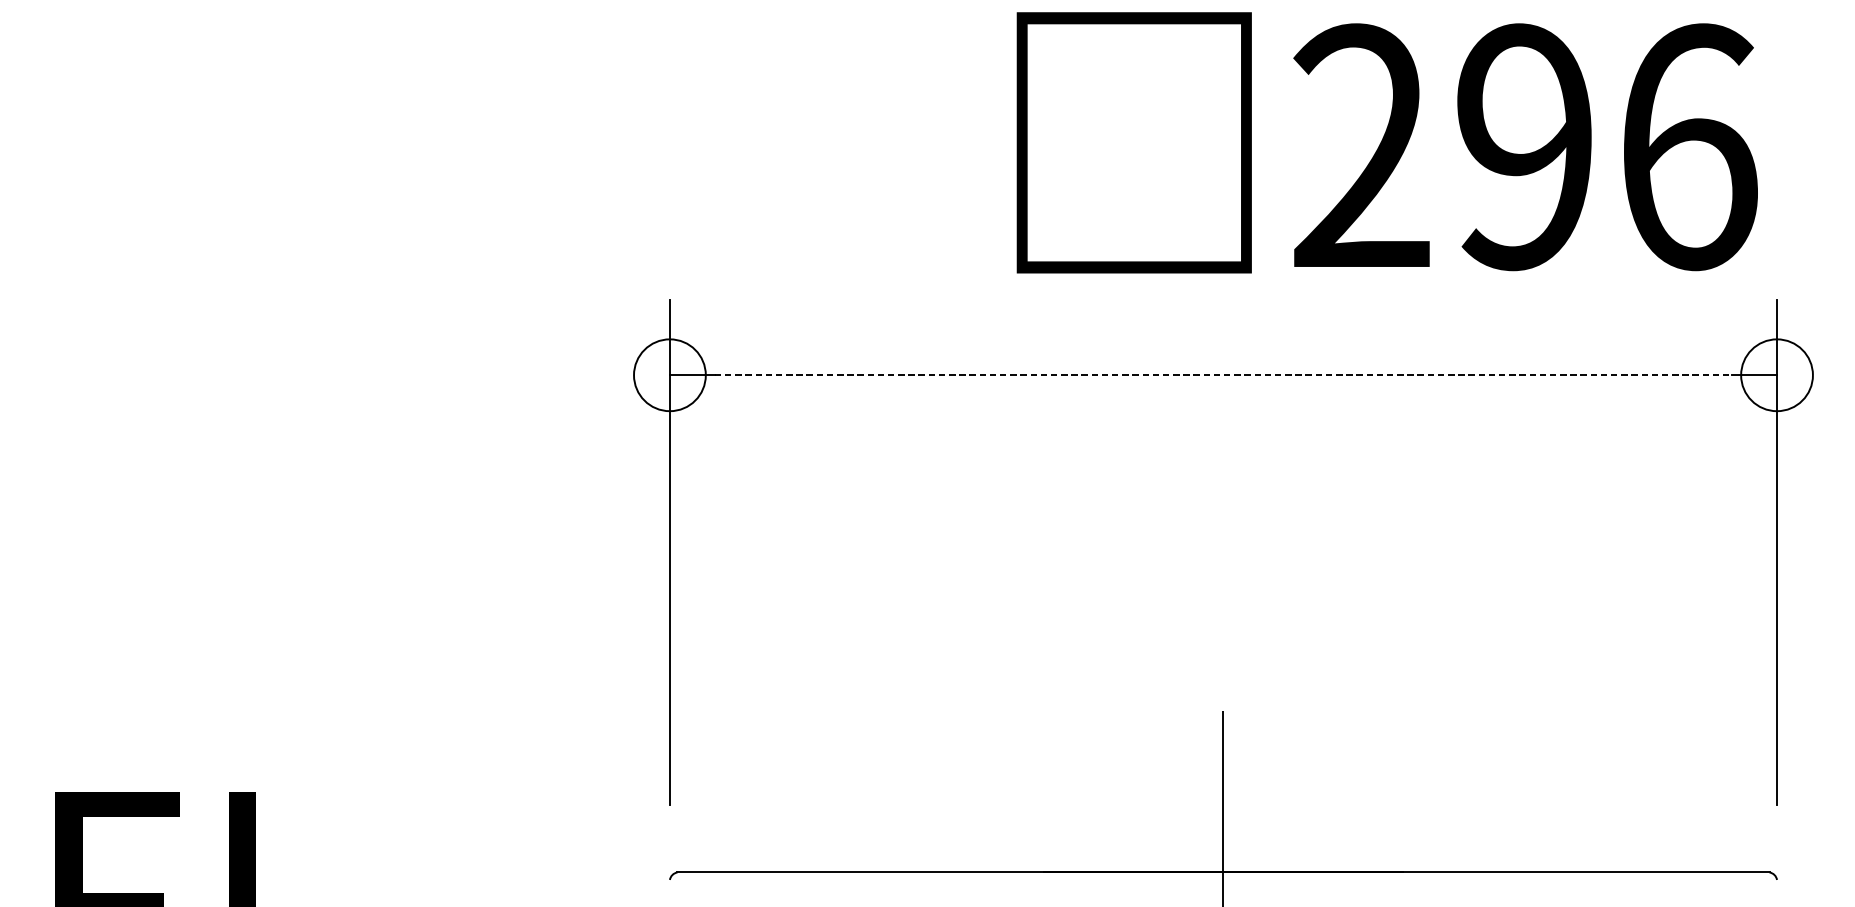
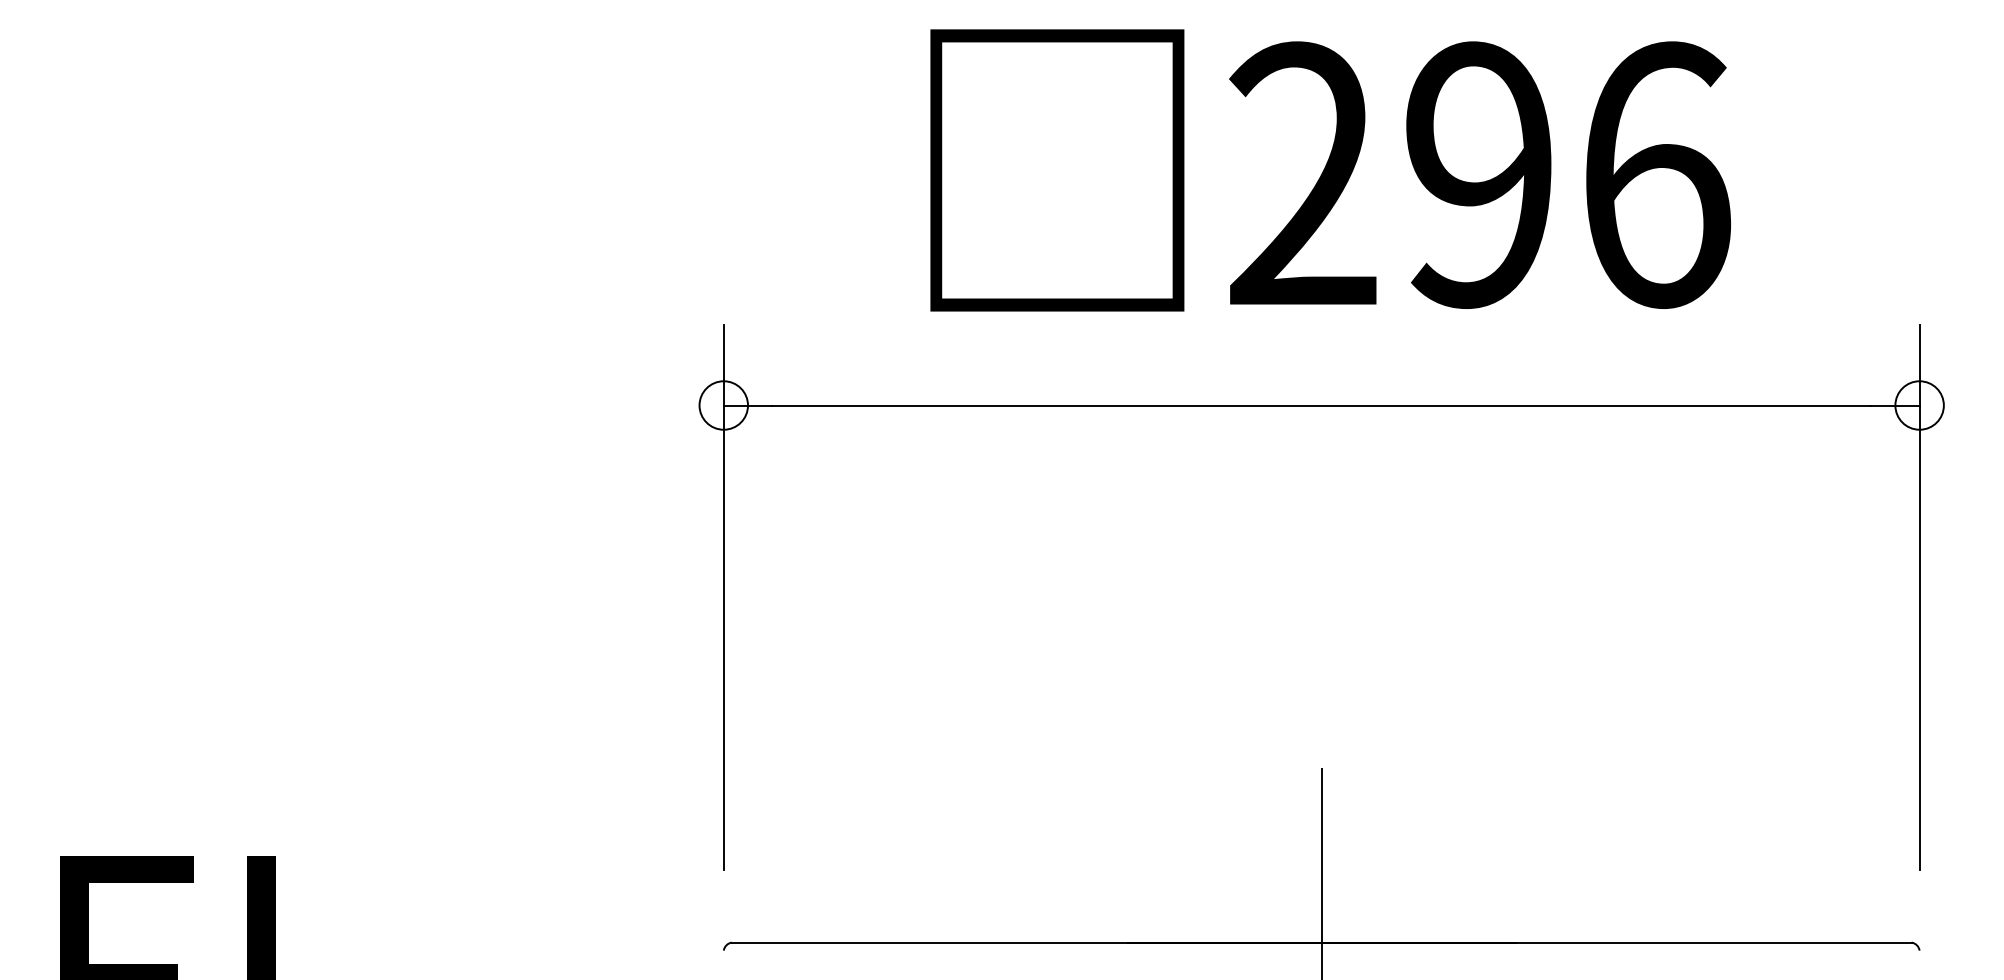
text: (1387, 142) -> (1330, 170), moved
circle: (669, 375) -> (723, 405), size x0.62
line: (1224, 375) -> (1322, 405), dashed -> solid
circle: (1776, 375) -> (1919, 405), size x0.62

